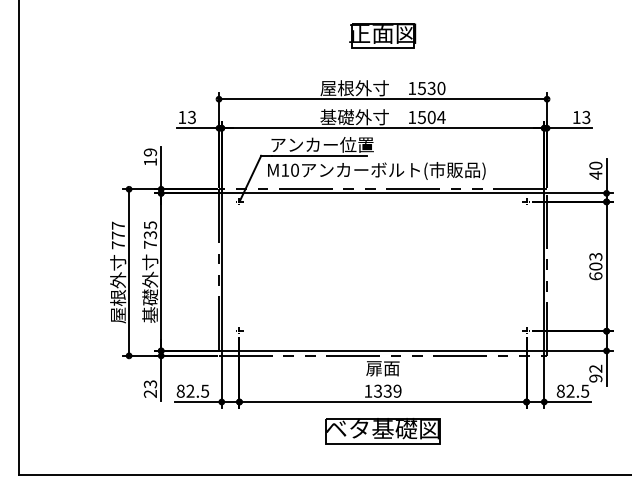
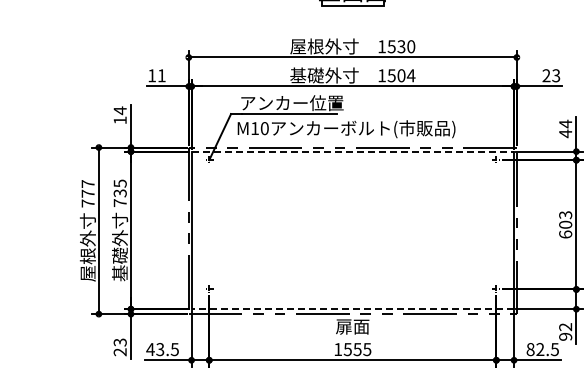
text: (576, 116) -> (546, 74), 13 -> 23
text: (191, 117) -> (161, 75), 13 -> 11
text: (150, 152) -> (120, 110), 19 -> 14
text: (595, 165) -> (565, 123), 40 -> 44
line: (383, 193) -> (353, 151), solid -> dashed
line: (382, 350) -> (352, 308), solid -> dashed
text: (185, 390) -> (155, 348), 82.5 -> 43.5
text: (387, 390) -> (357, 348), 1339 -> 1555

